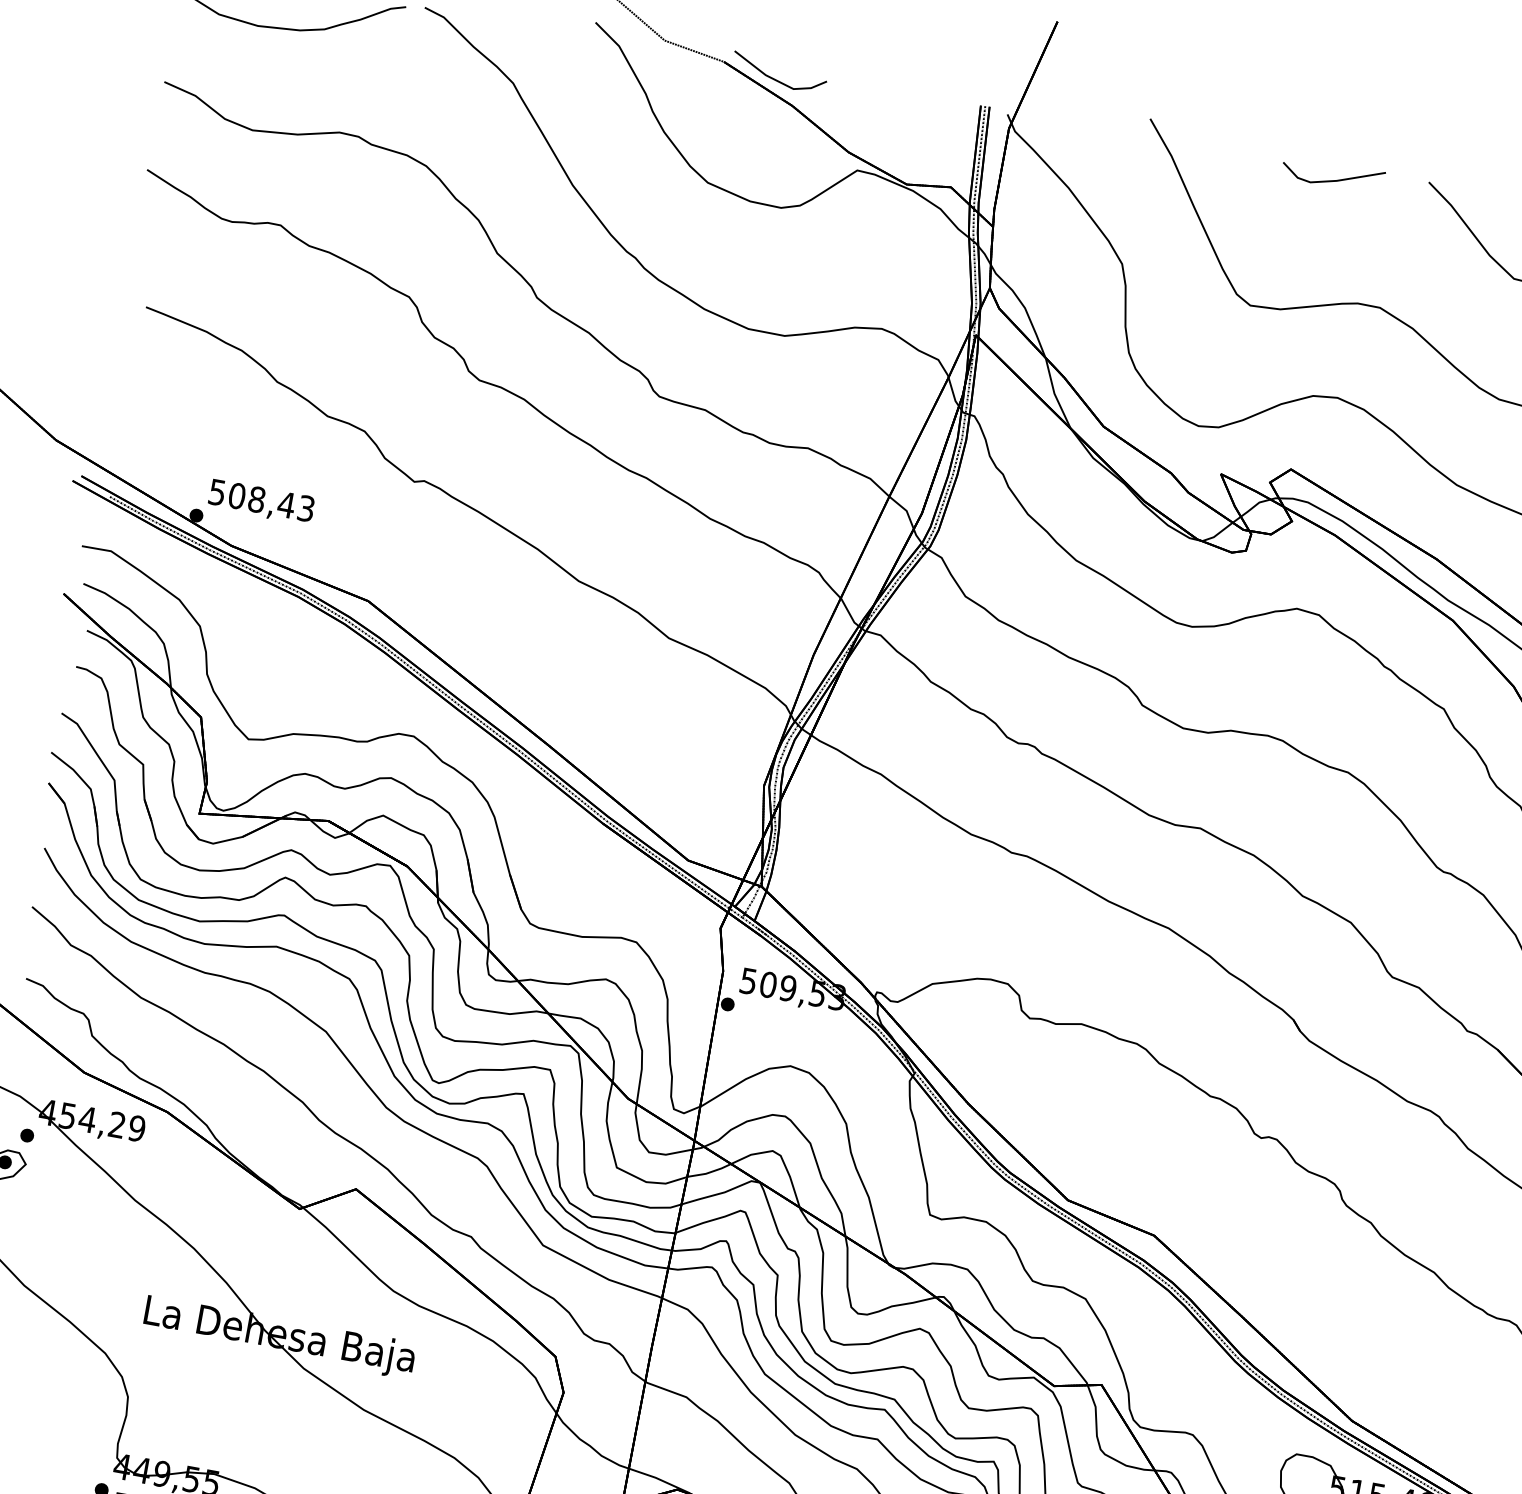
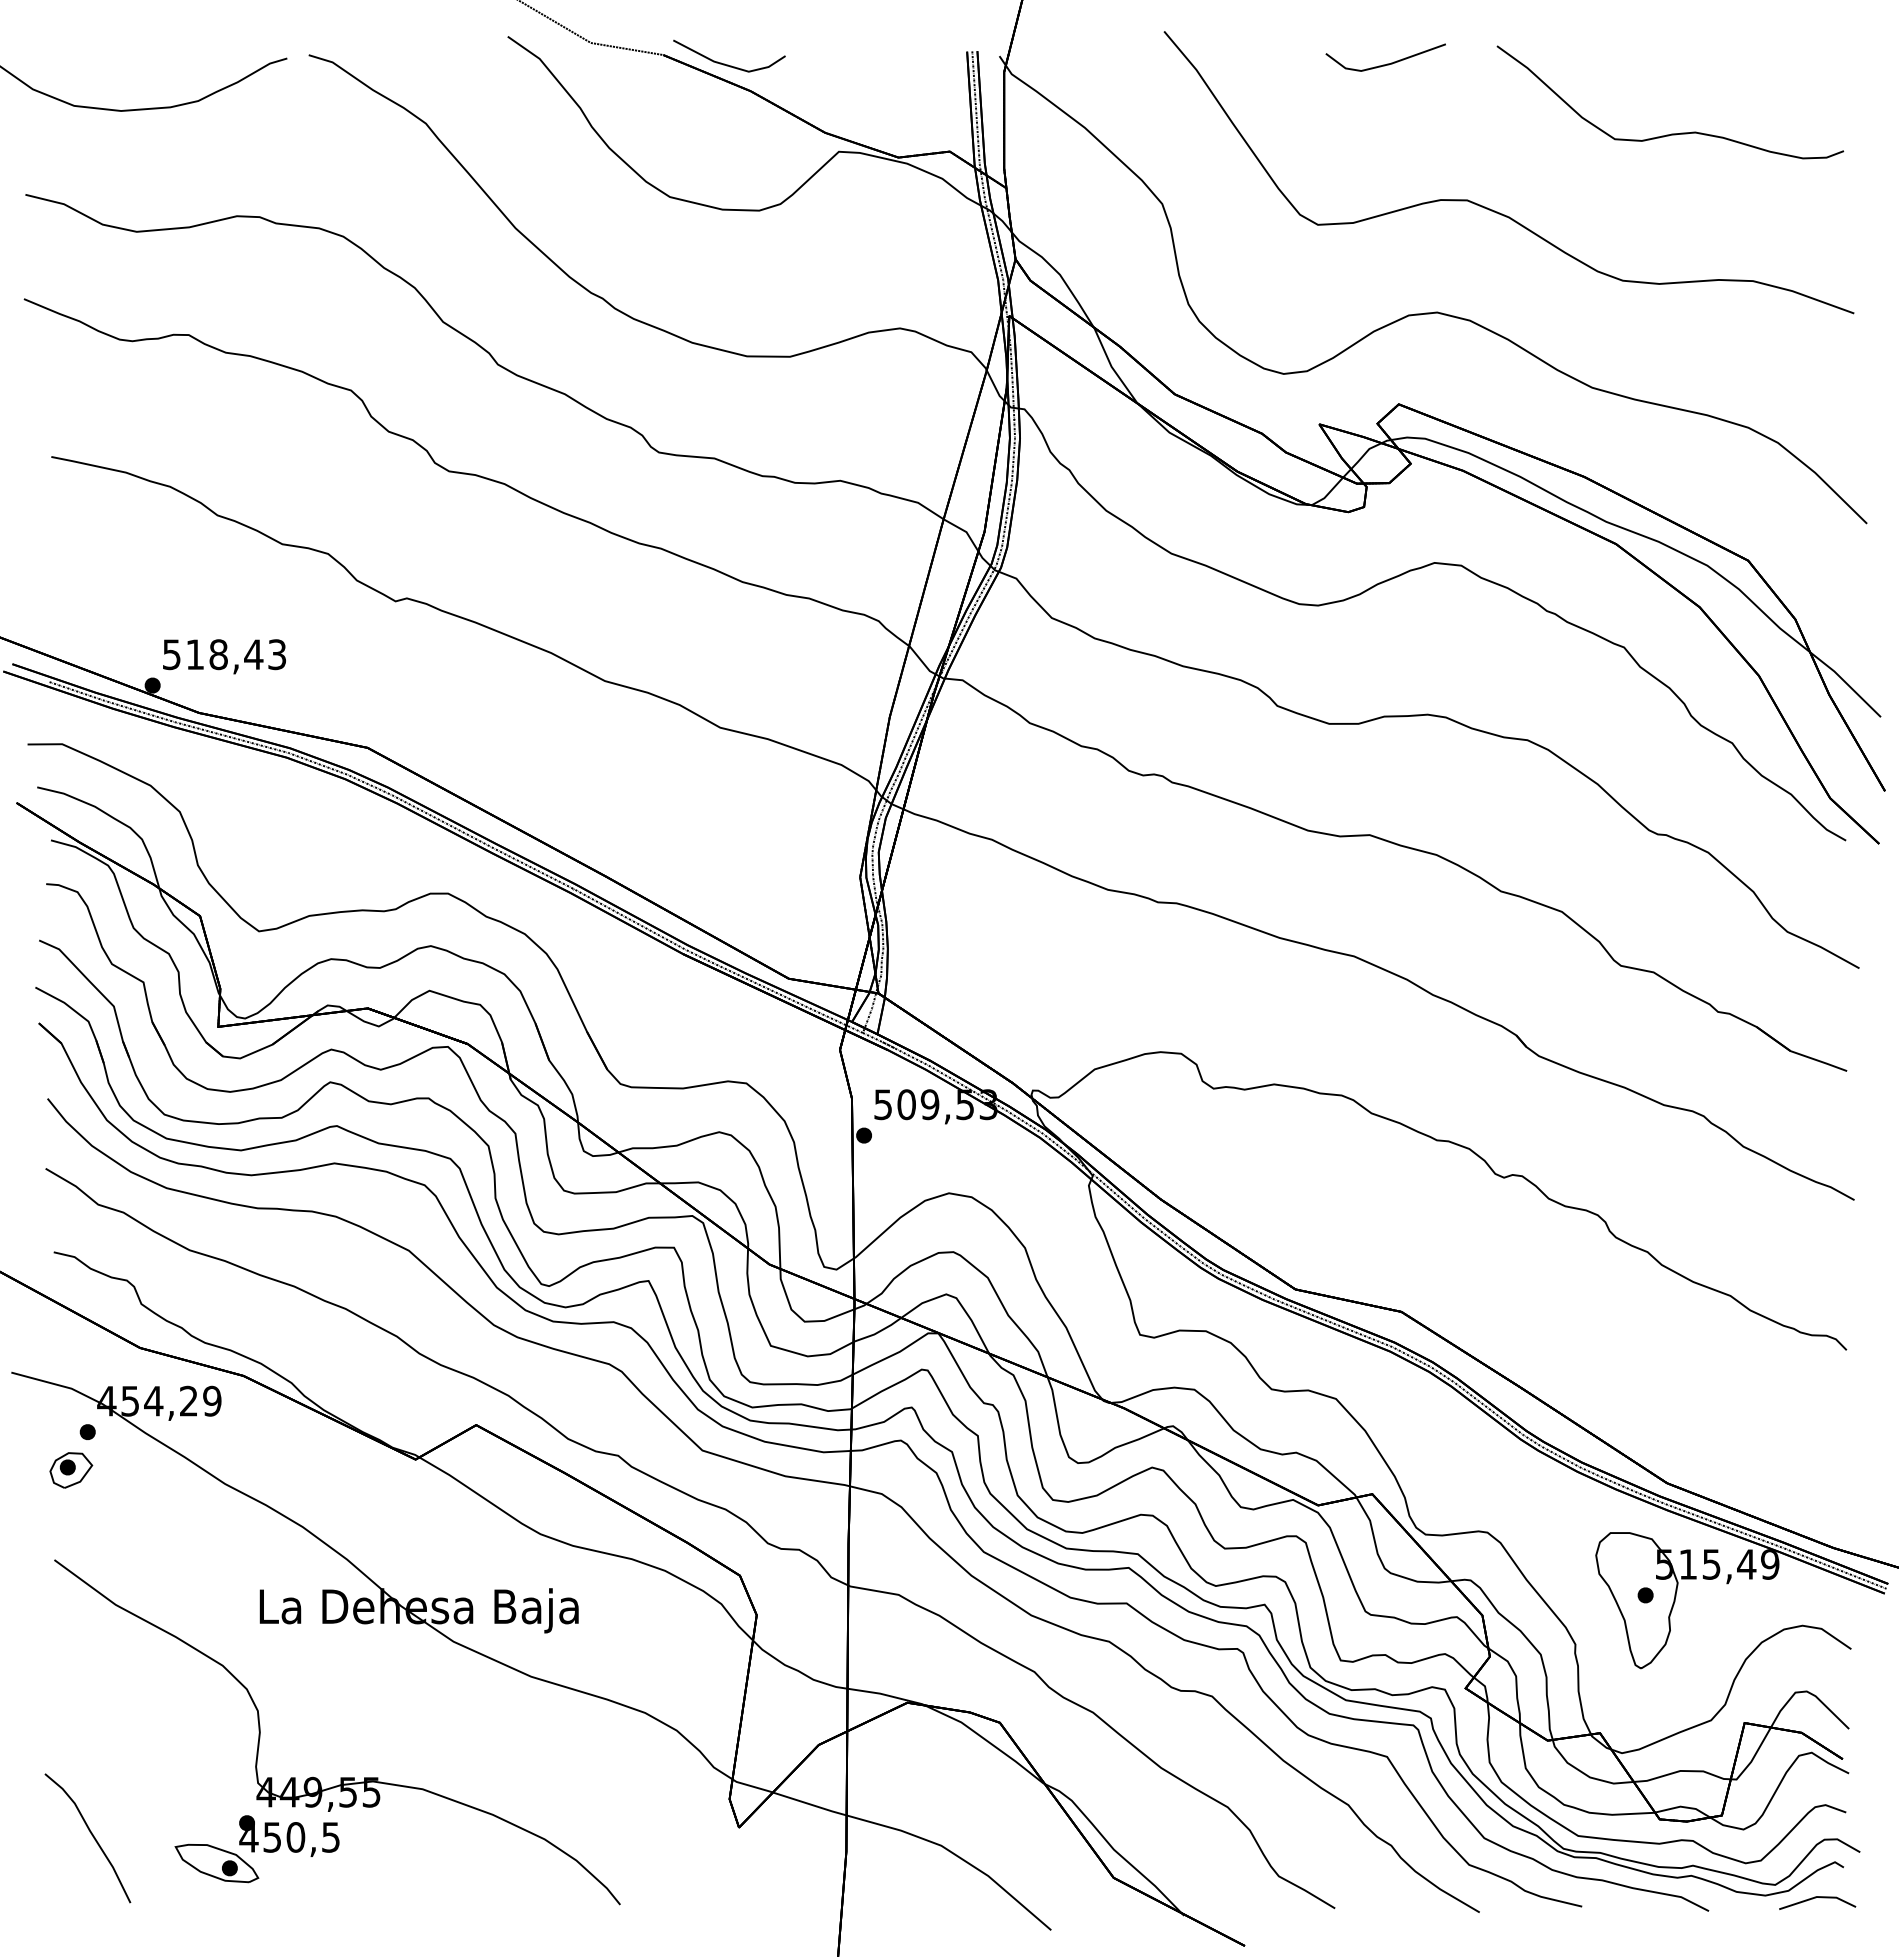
text: (237, 495) -> (195, 654), 508,43 -> 518,43

